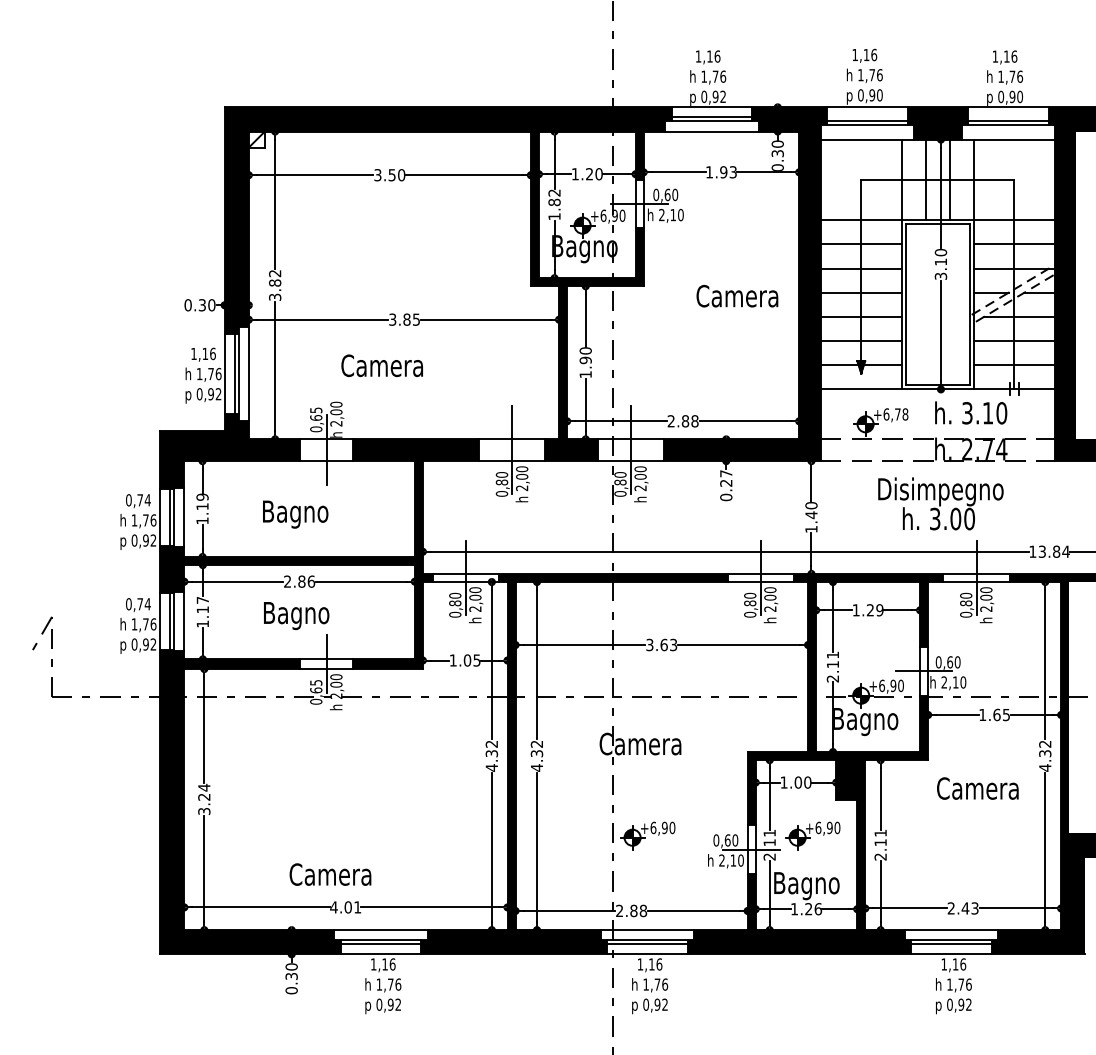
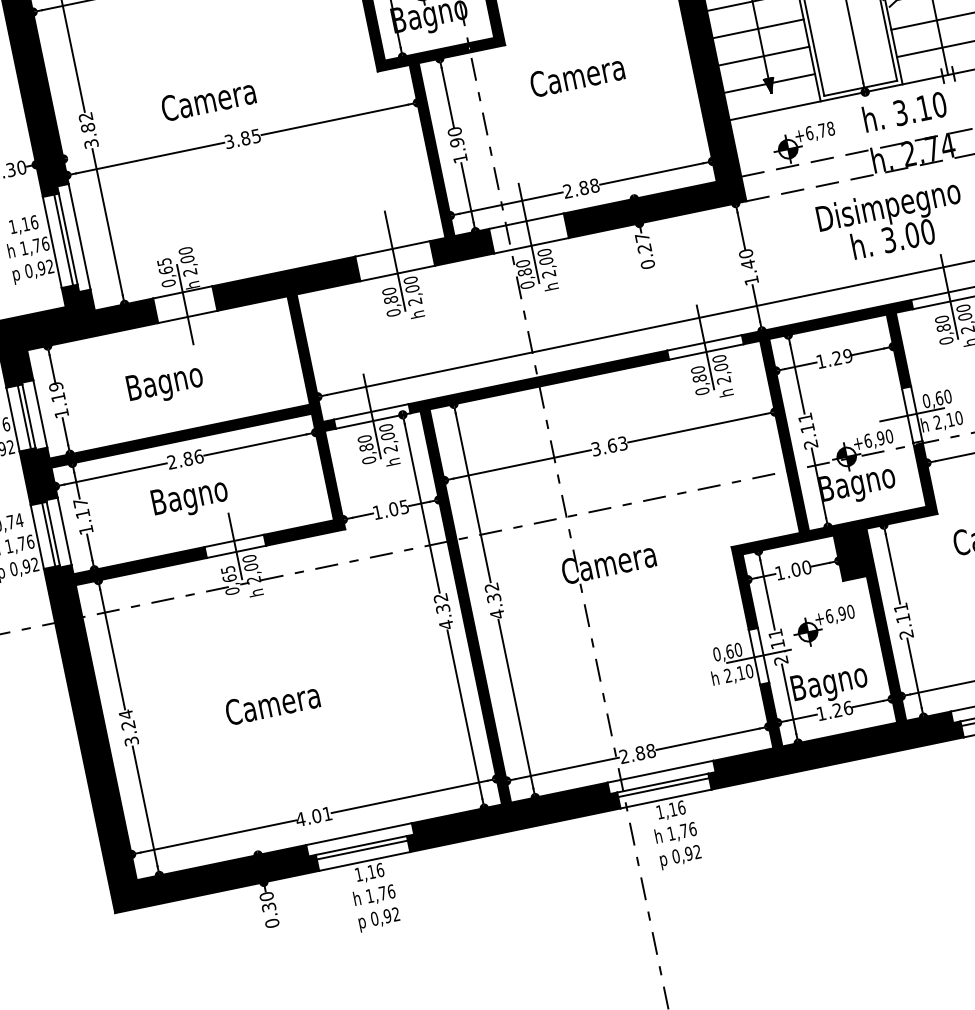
text: (737, 295) -> (577, 75), moved
text: (381, 365) -> (207, 100), moved
part: (647, 835) -> (638, 664), removed
text: (330, 874) -> (272, 703), moved

